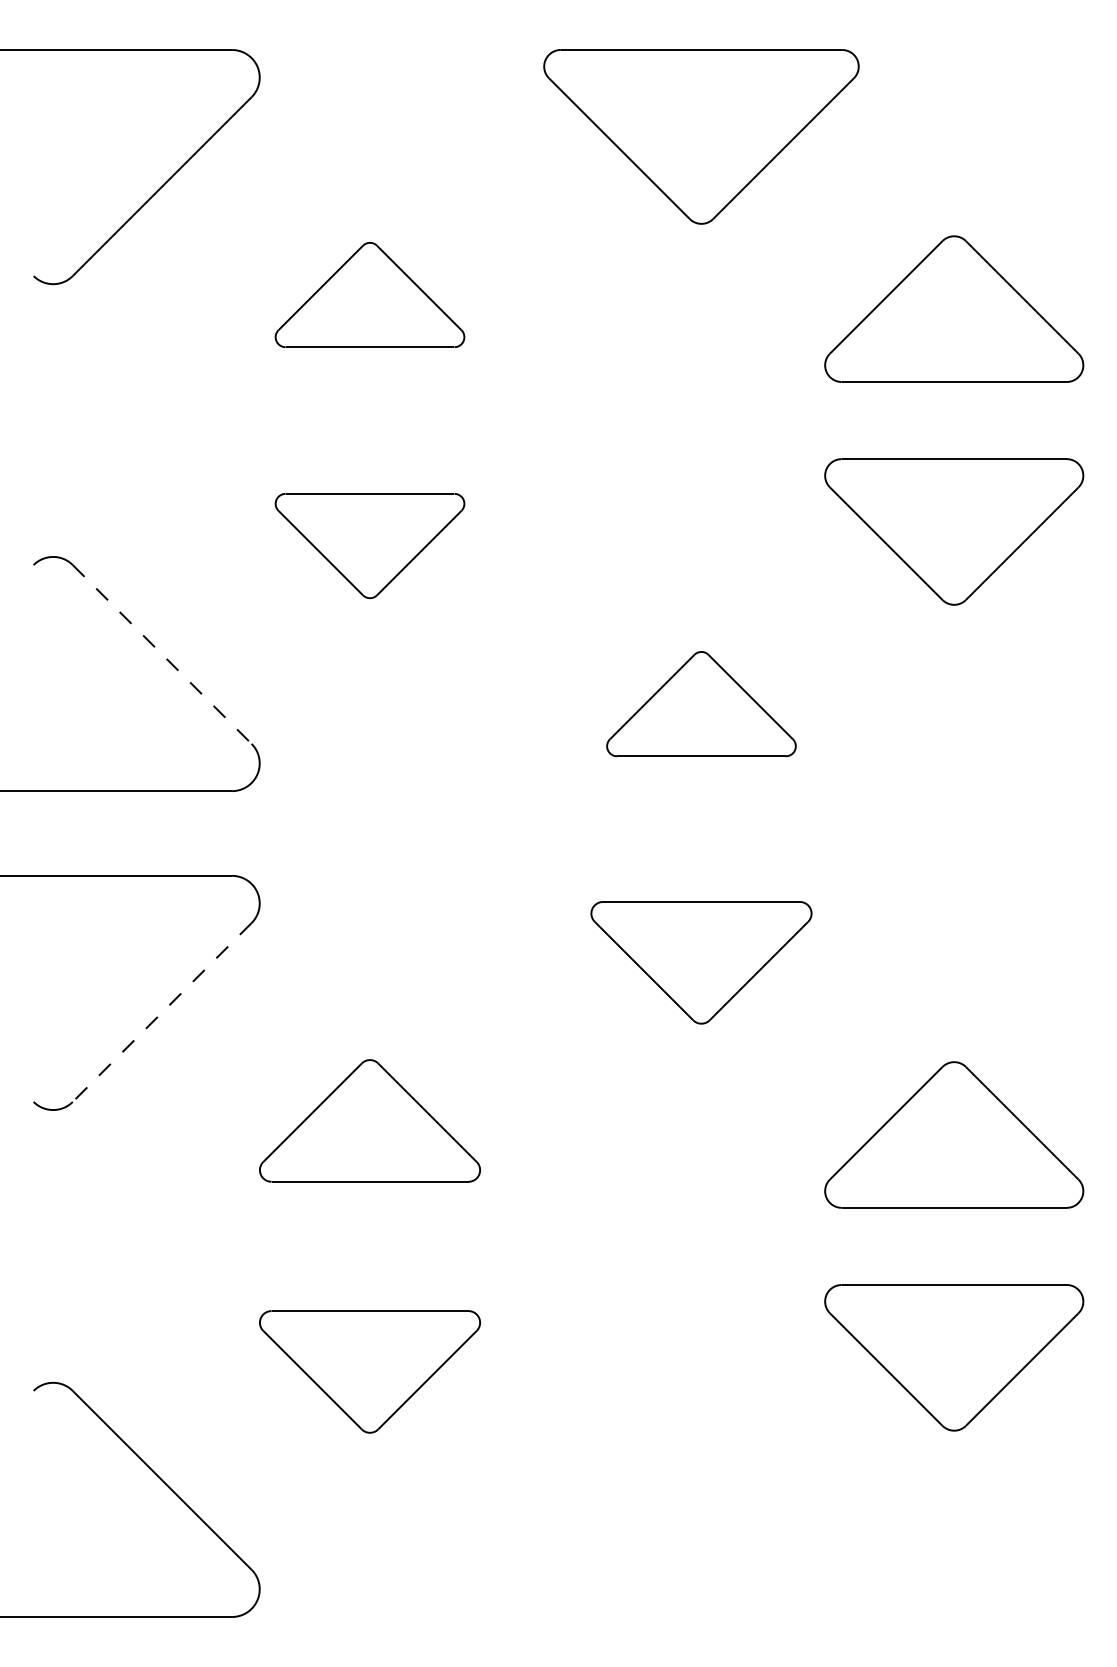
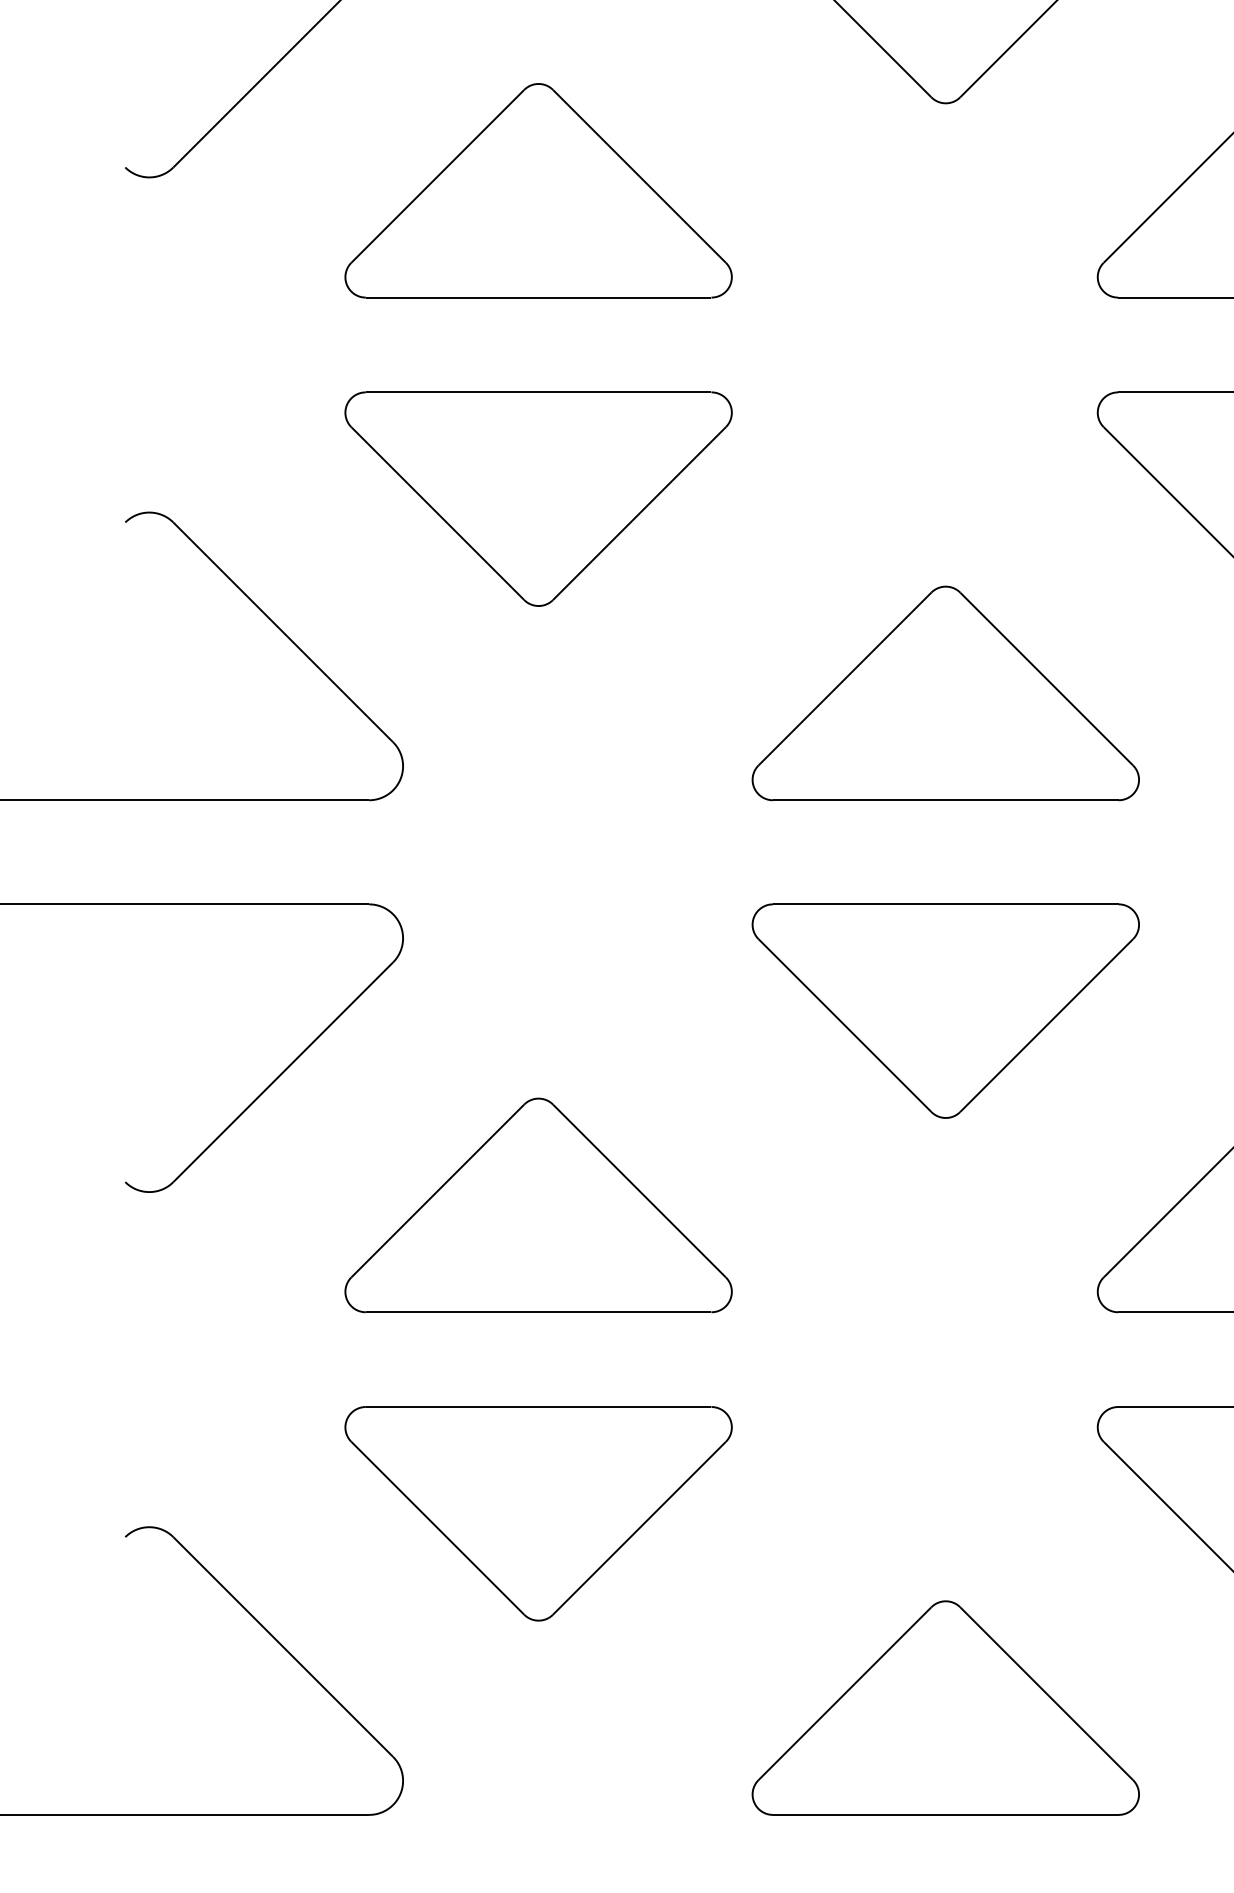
part: (369, 294) -> (537, 190), size x1.67
part: (369, 545) -> (537, 498), size x1.67
line: (162, 654) -> (283, 632), dashed -> solid
part: (701, 703) -> (945, 692), size x1.67
part: (701, 962) -> (945, 1010), size x1.43
line: (161, 1012) -> (282, 1072), dashed -> solid
part: (369, 1120) -> (537, 1204), size x1.43
part: (369, 1371) -> (537, 1513), size x1.43
part: (701, 1529) -> (945, 1707), added

